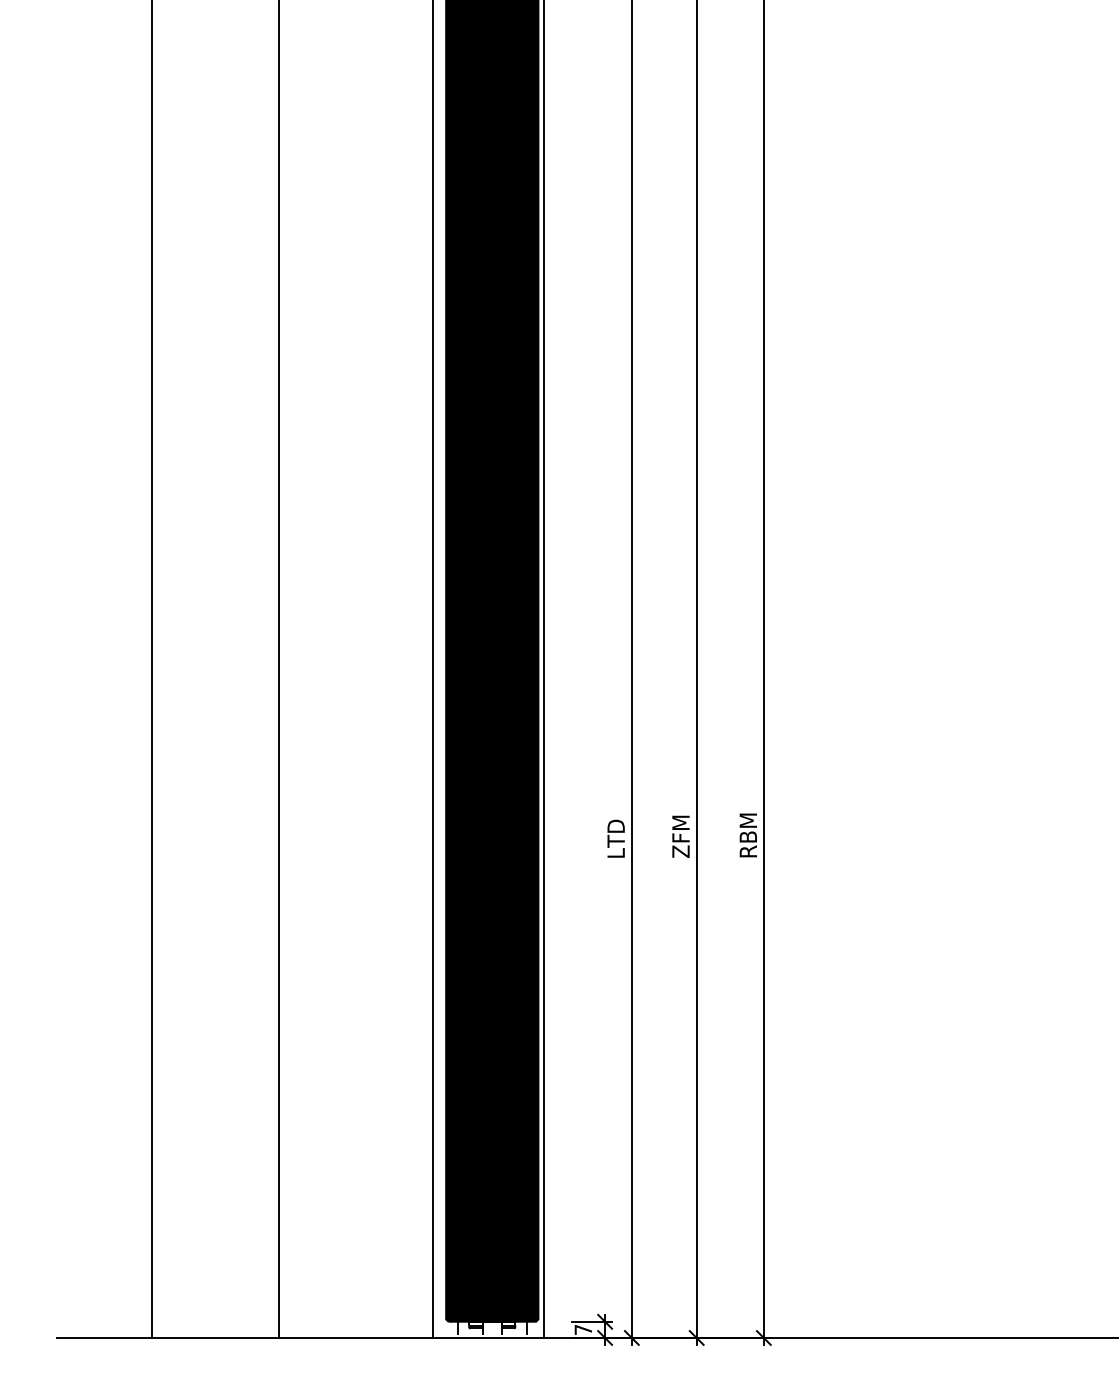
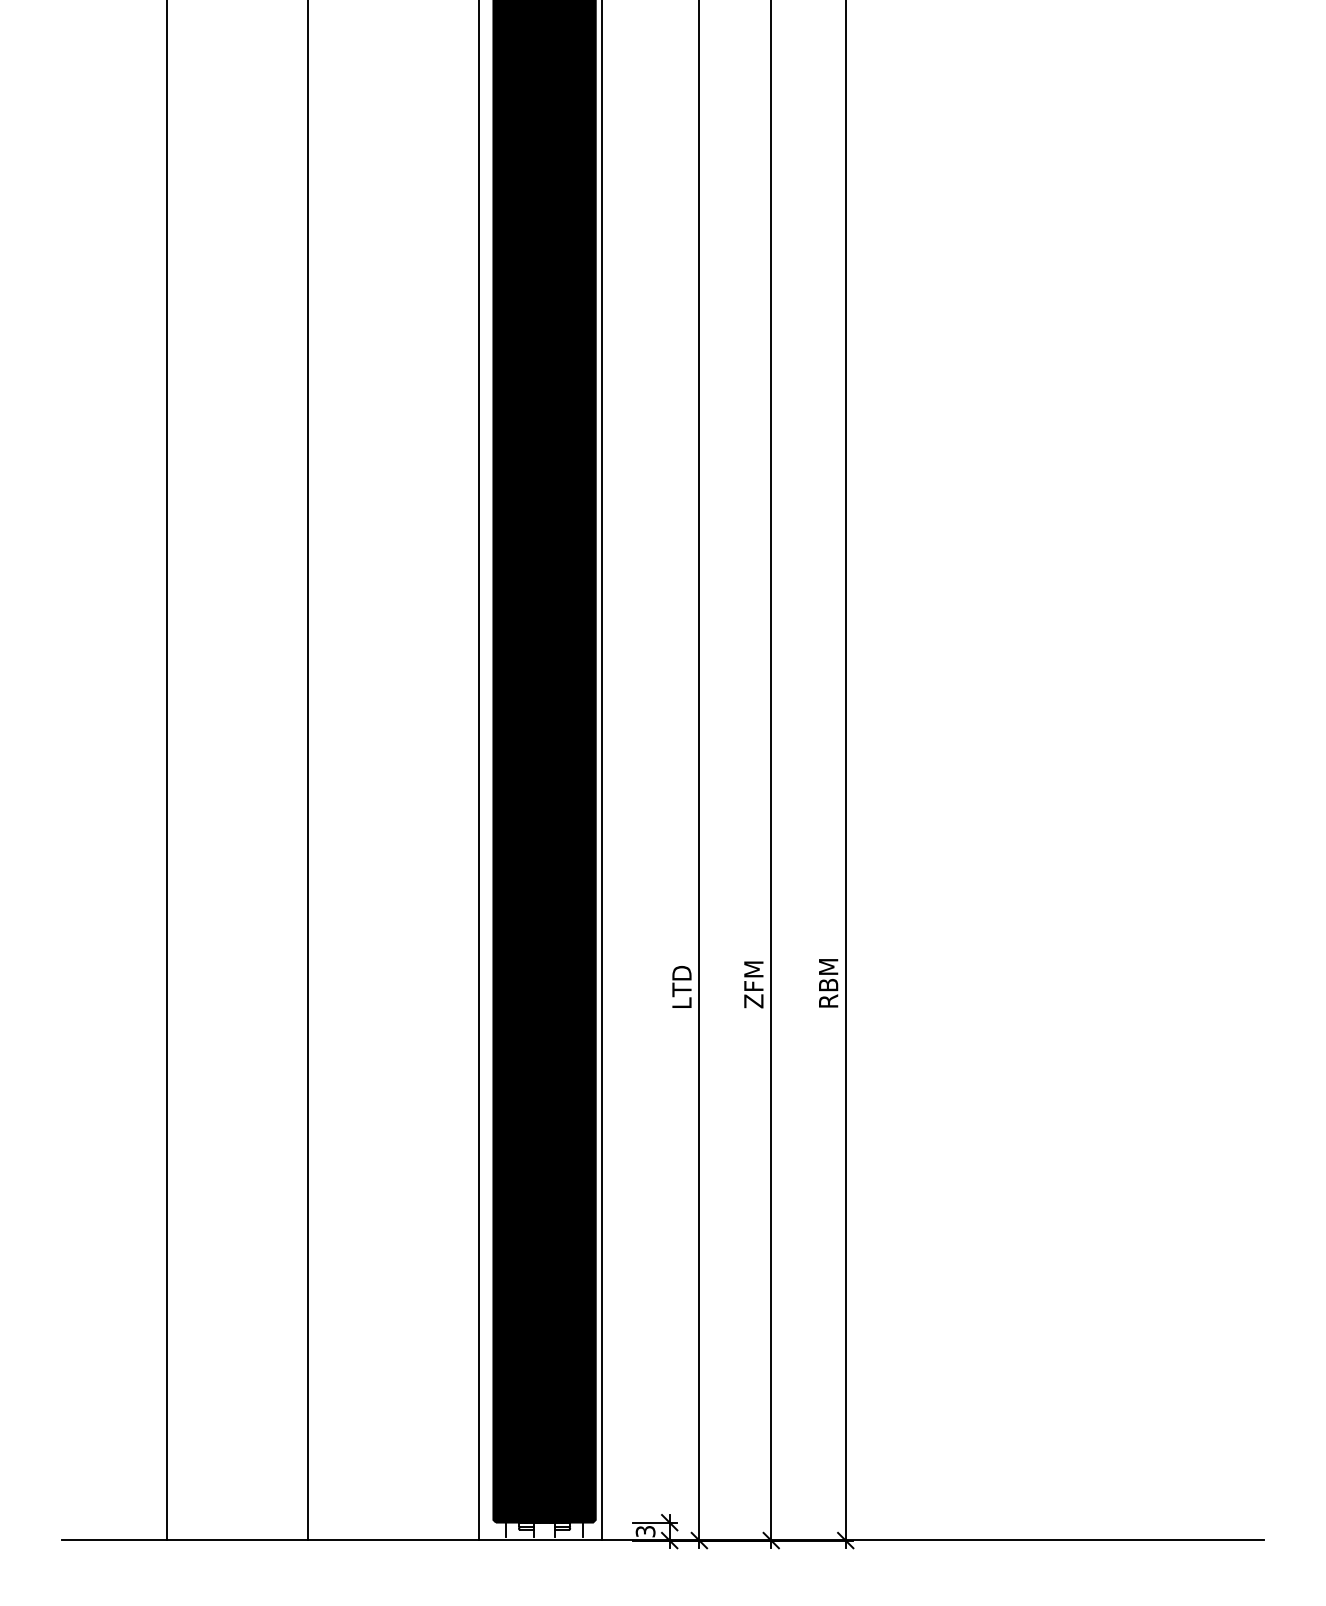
text: (583, 1329) -> (645, 1531), 7 -> 3

